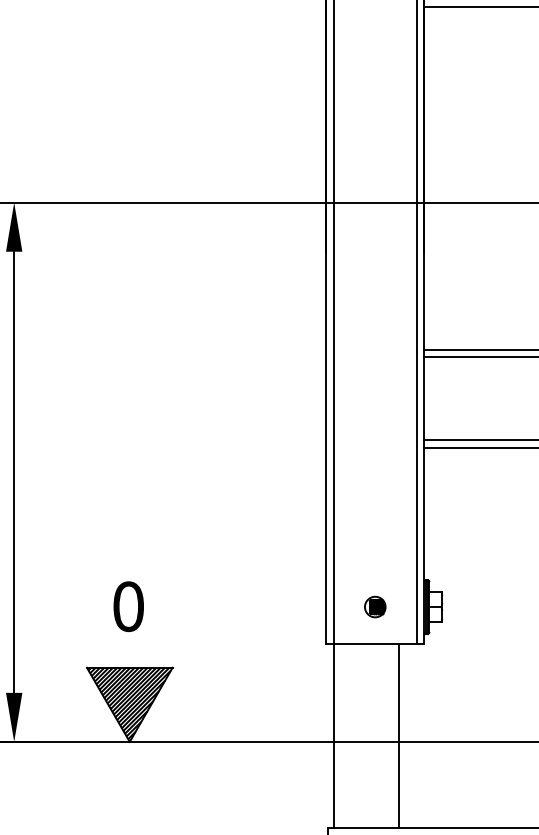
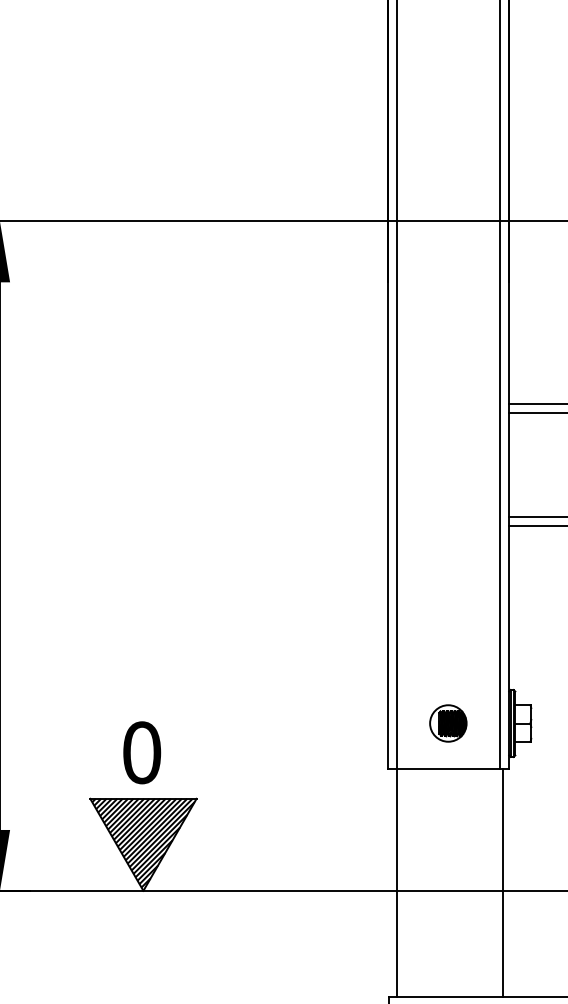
text: (128, 606) -> (141, 752), moved
part: (374, 606) -> (447, 722), size x1.43
line: (398, 735) -> (503, 882), moved

